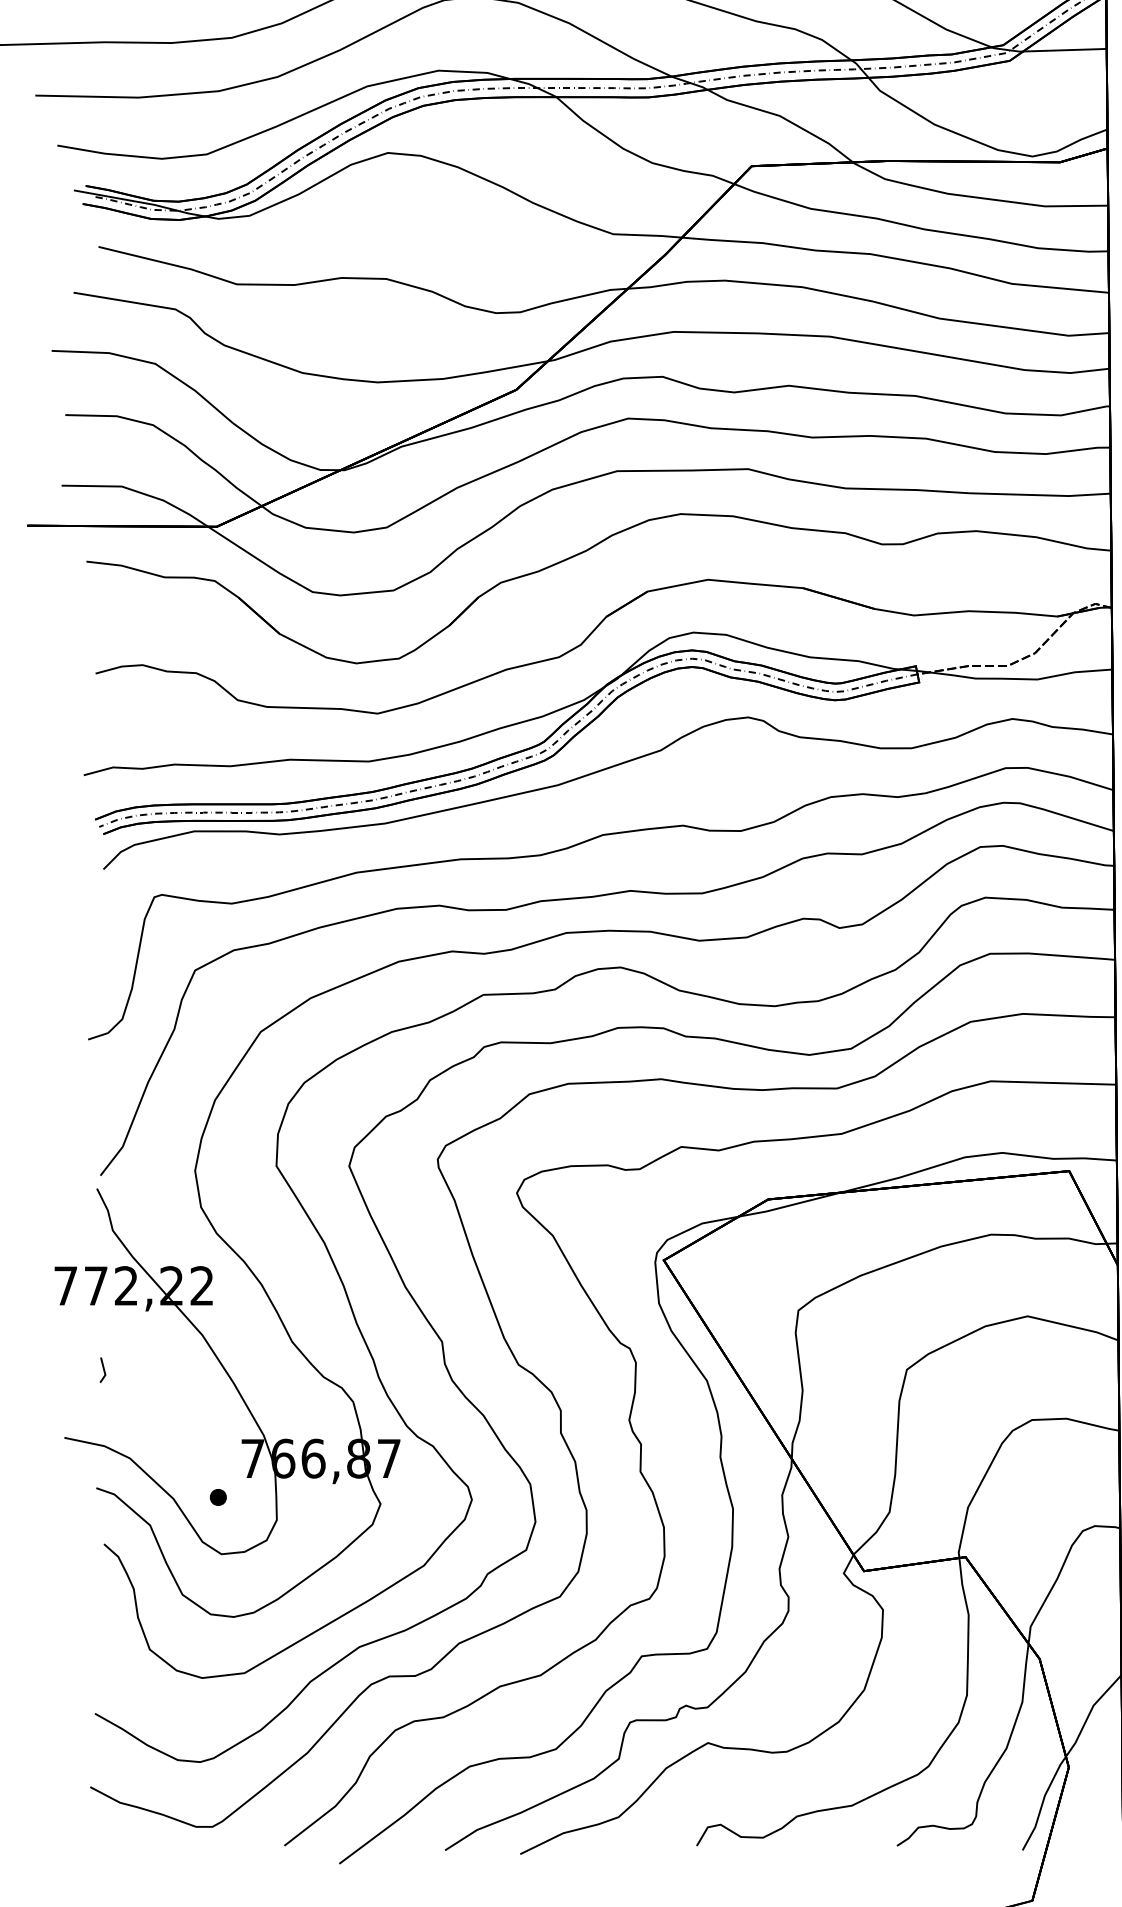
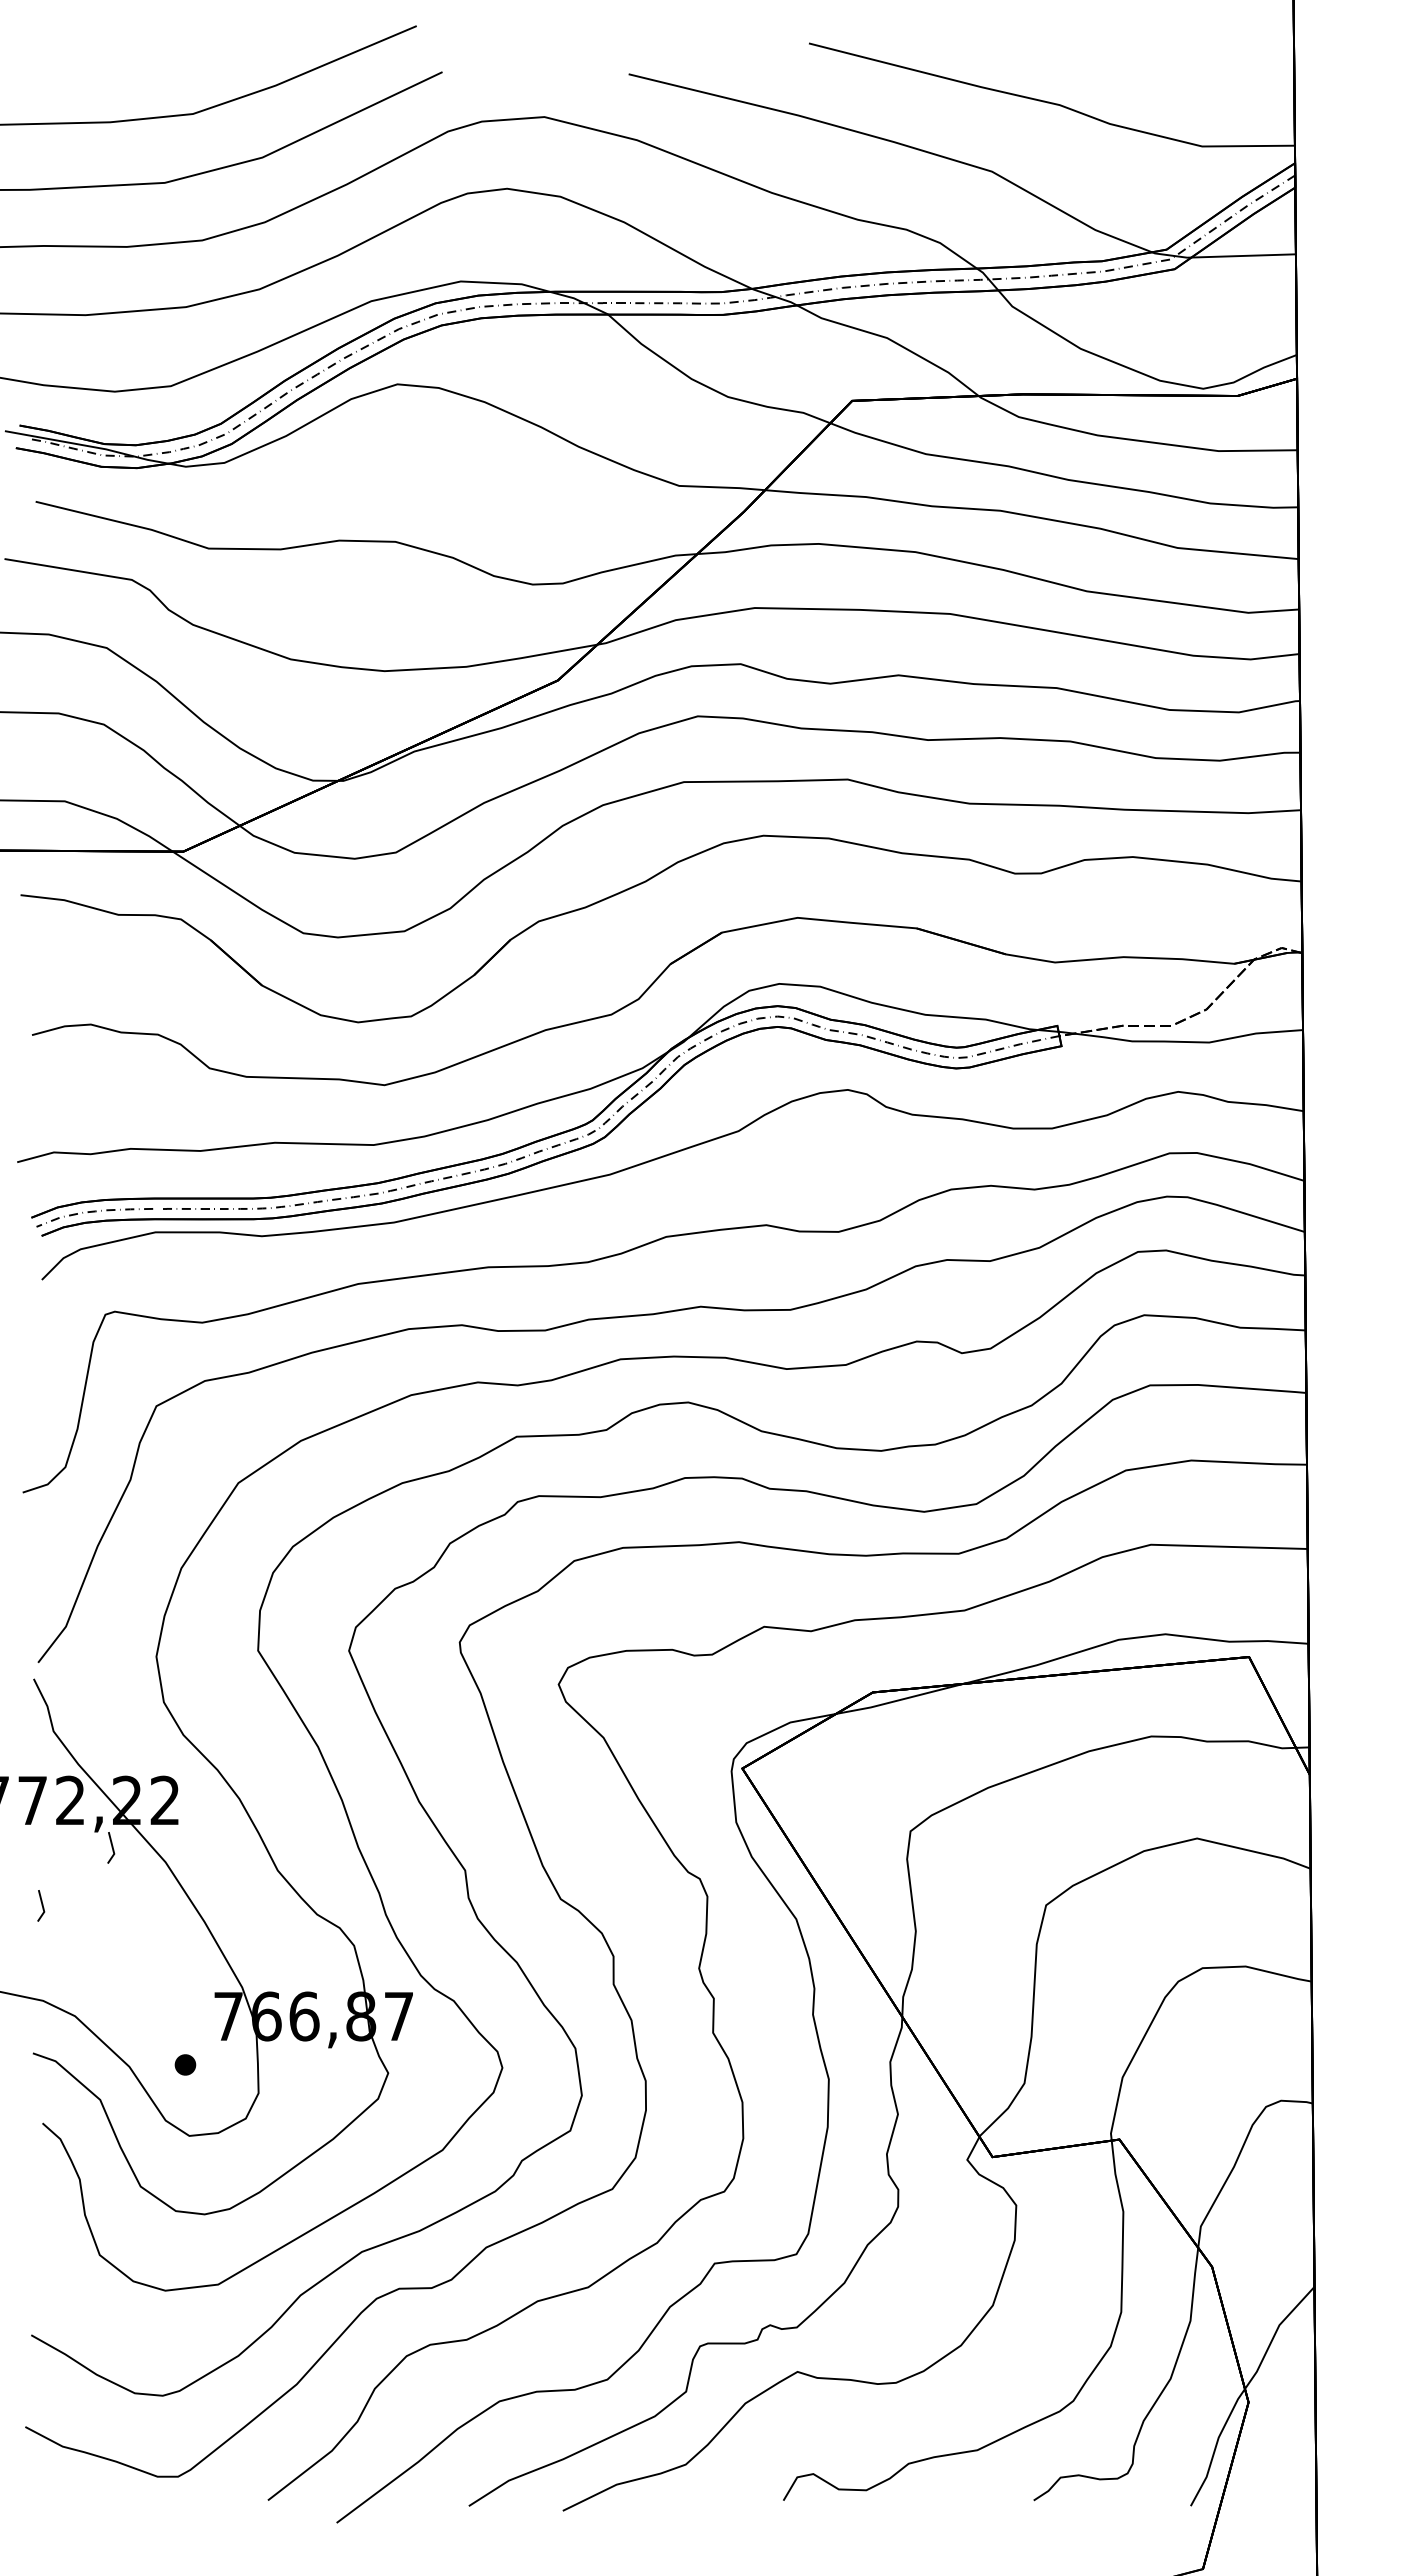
line: (159, 1323) -> (111, 1847), added

